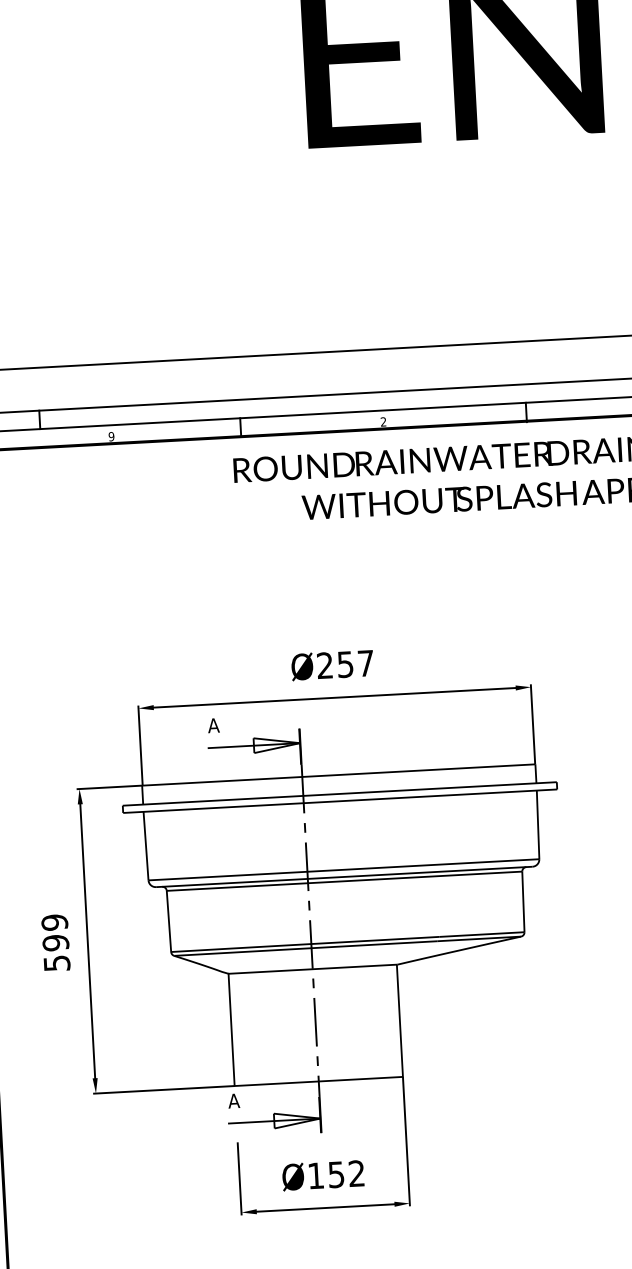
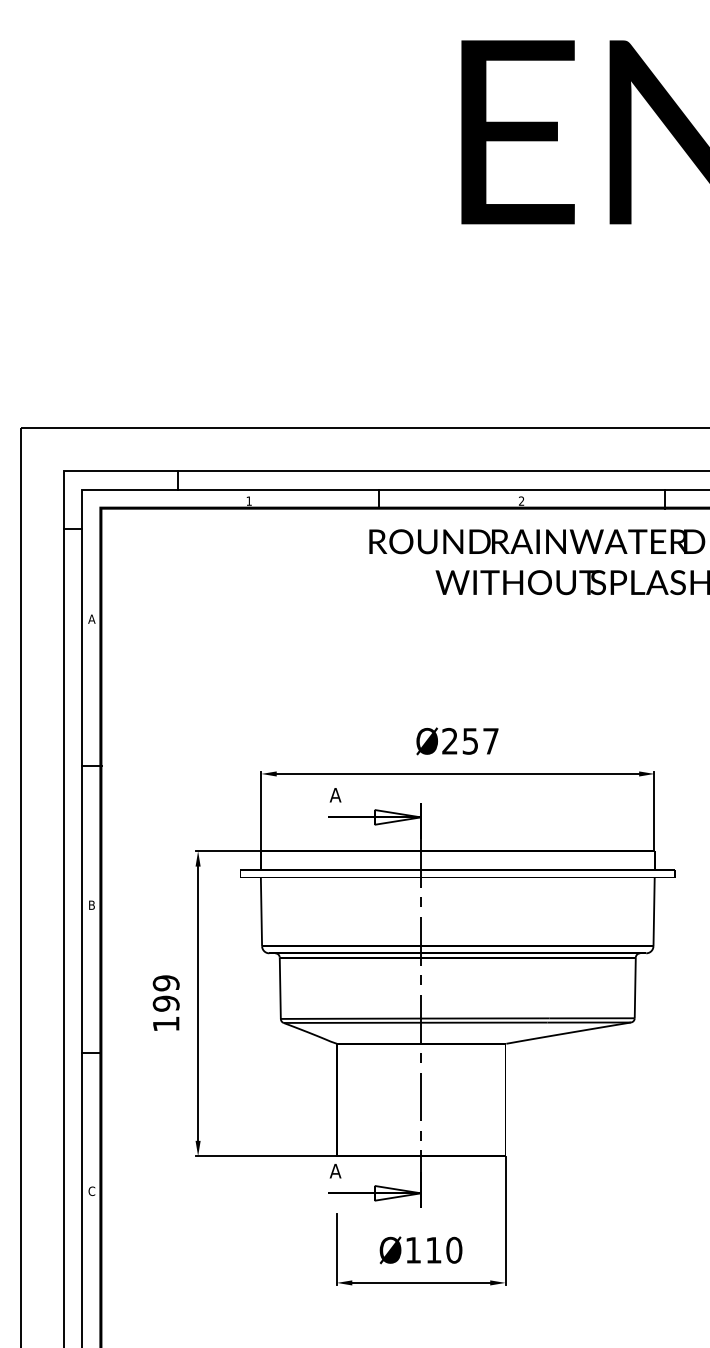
text: (110, 436) -> (248, 500), 9 -> 1
text: (57, 962) -> (166, 1023), 599 -> 199
text: (347, 1173) -> (444, 1249), Ø152 -> Ø110

